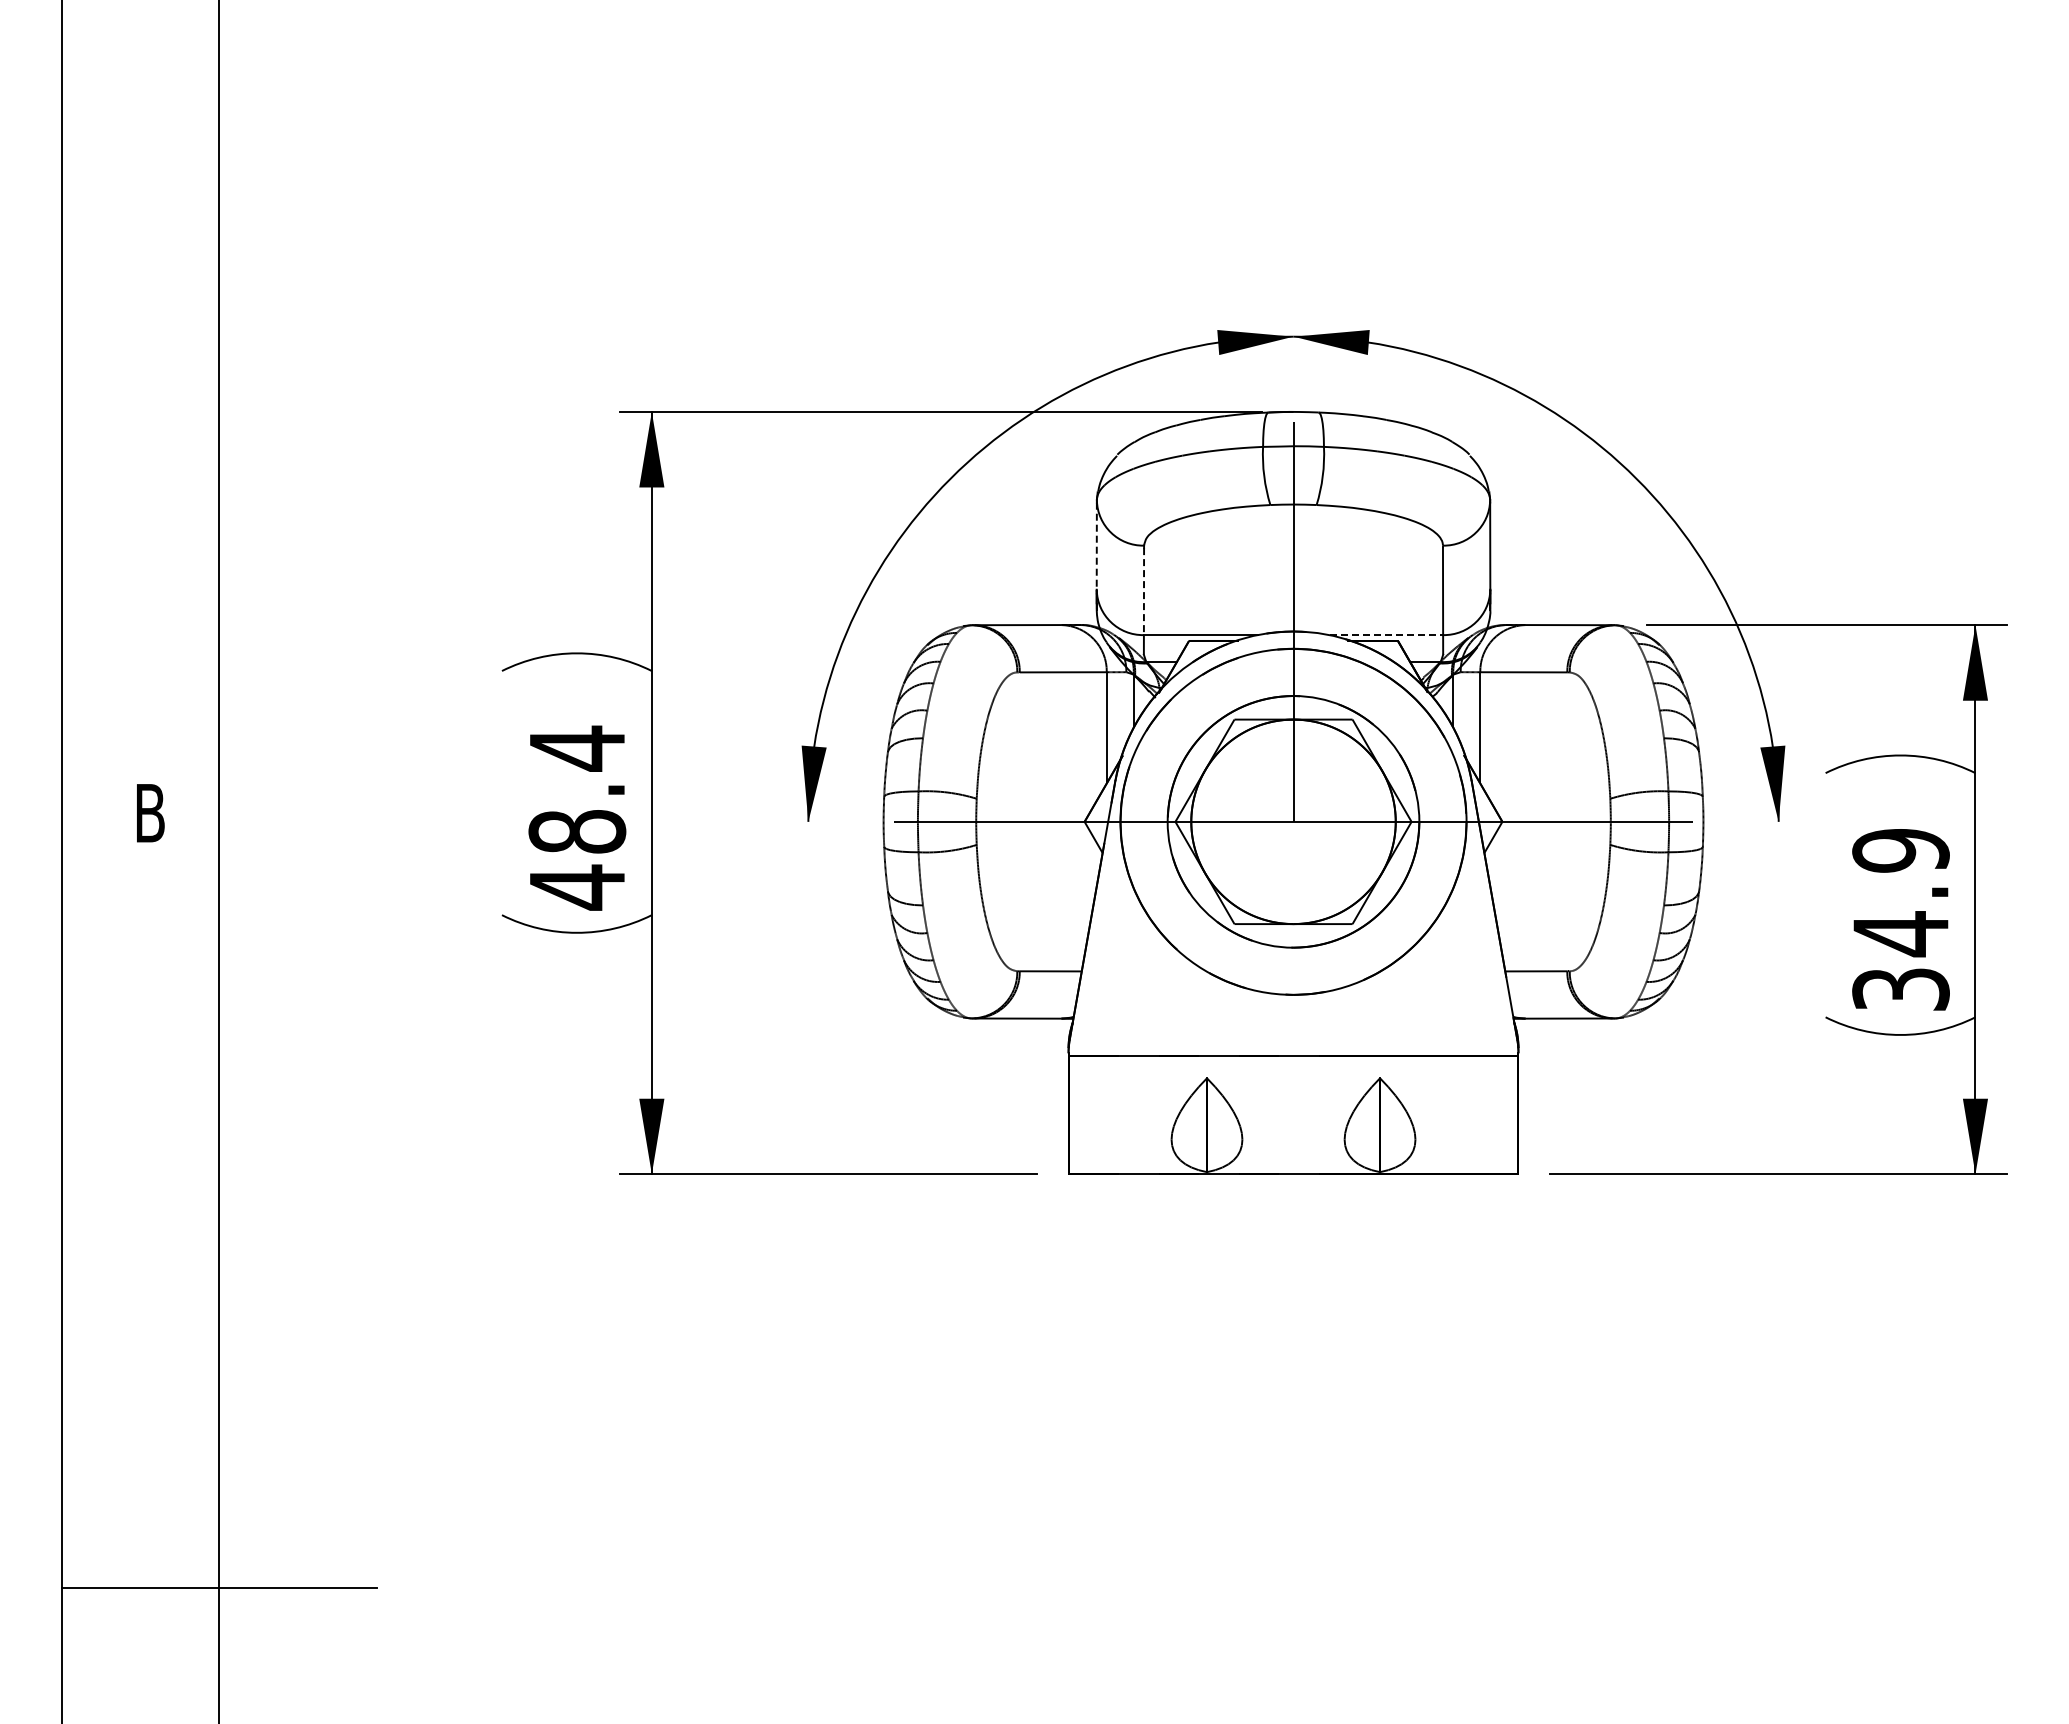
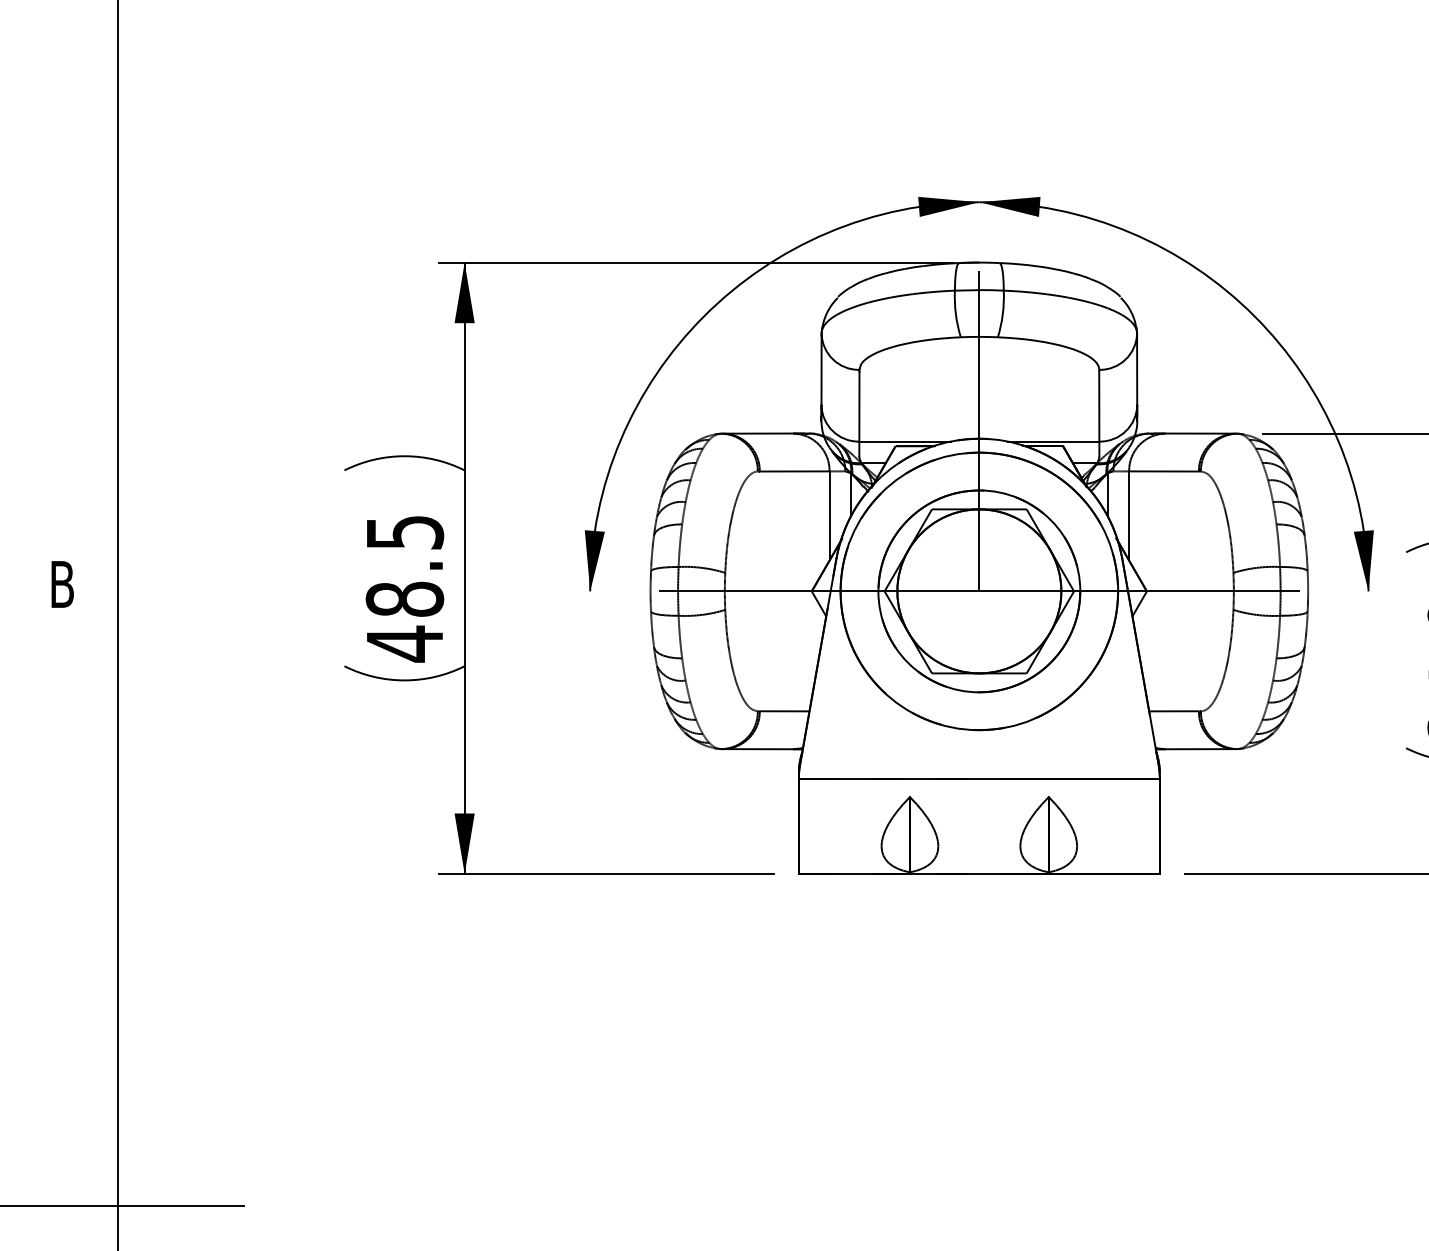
line: (1096, 546) -> (821, 370), dashed -> solid
line: (1143, 592) -> (859, 407), dashed -> solid
line: (1386, 635) -> (1053, 441), dashed -> solid
text: (578, 748) -> (405, 532), 48.4 -> 48.5

